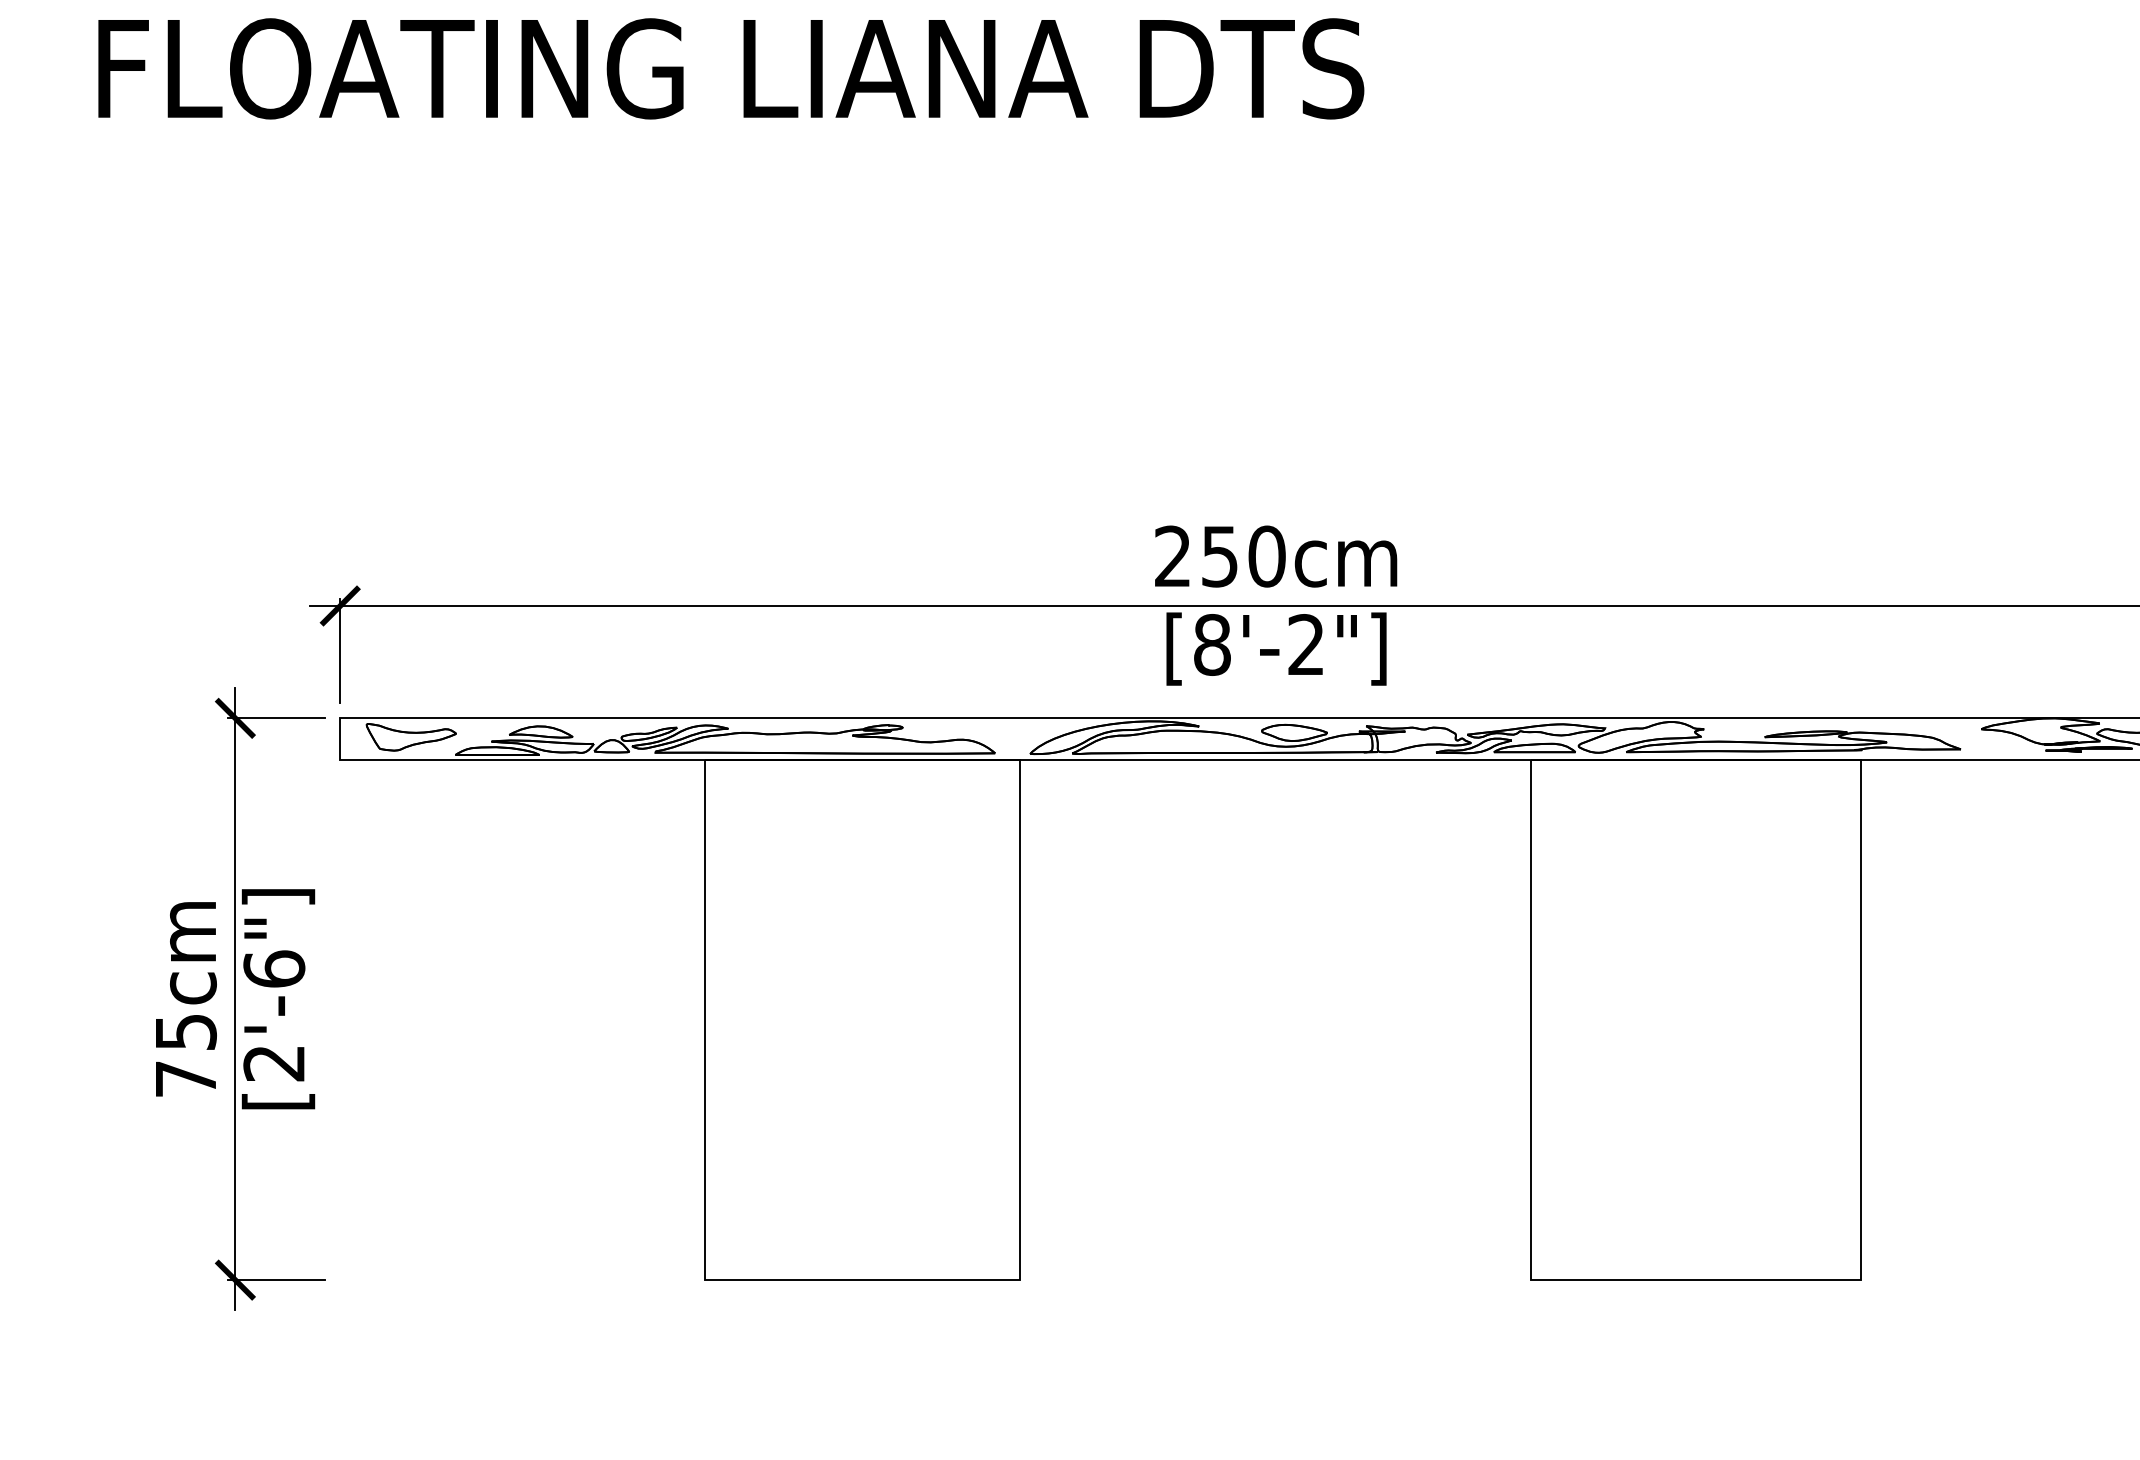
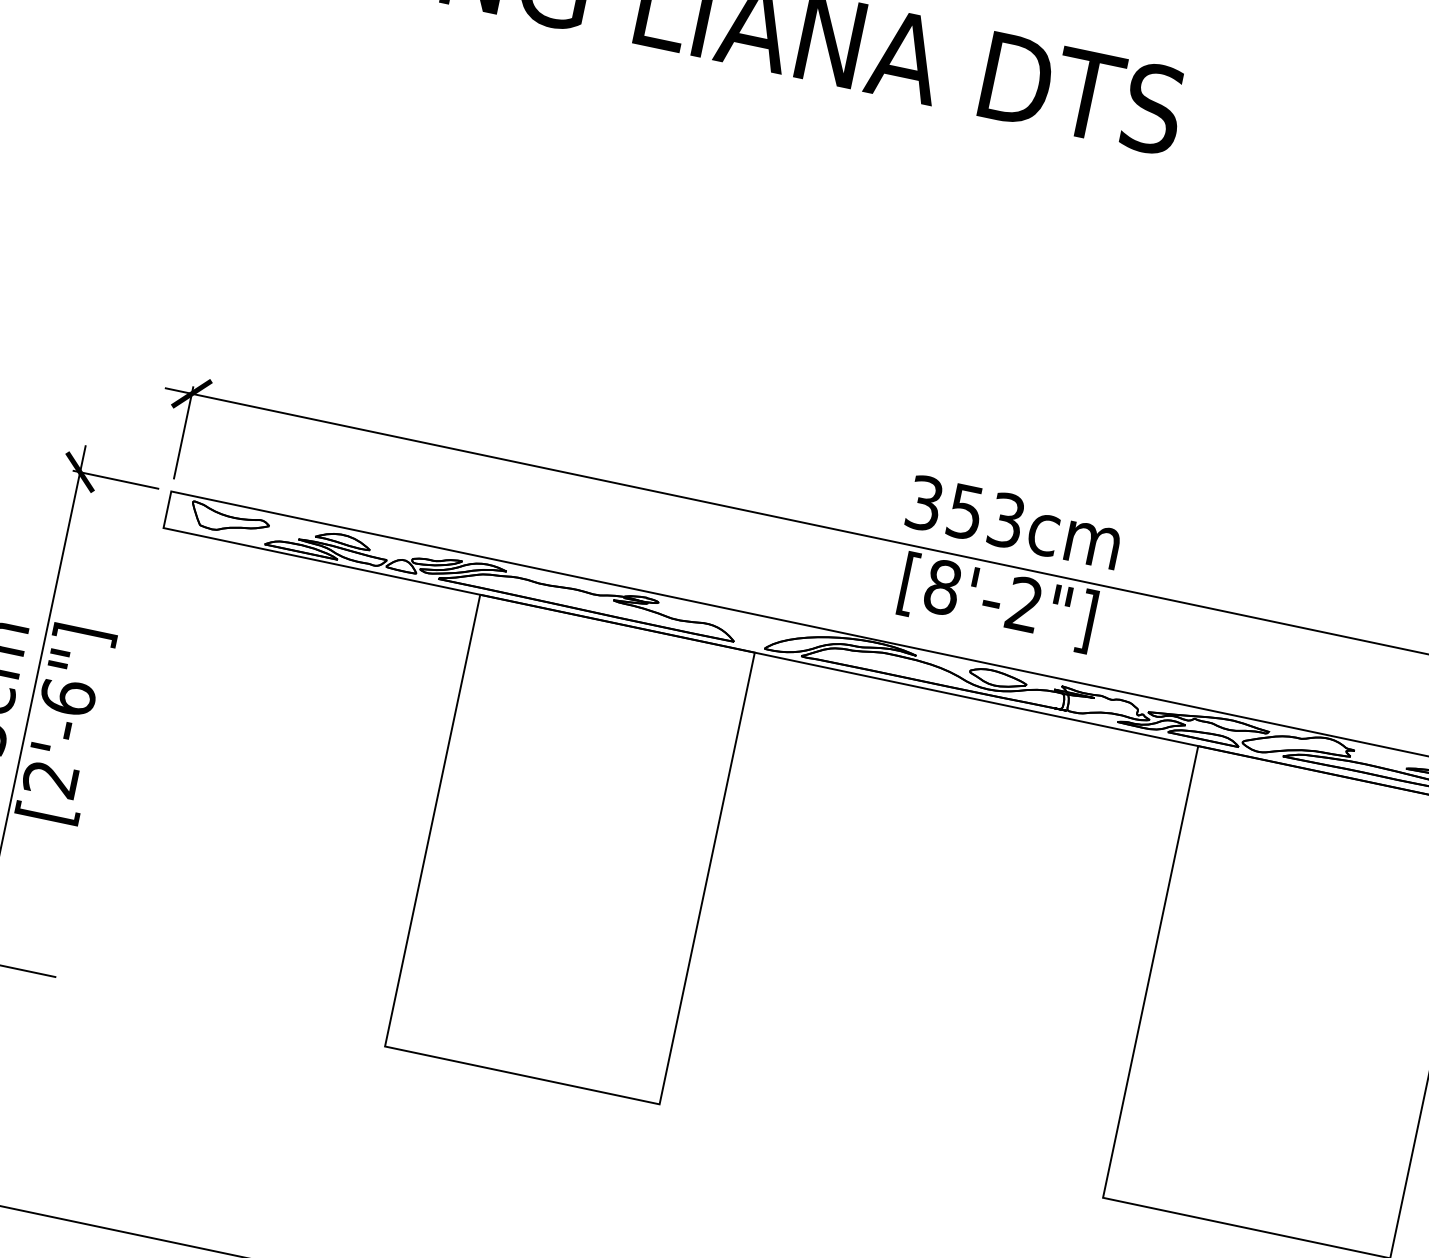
text: (1220, 556) -> (966, 512), 250cm -> 353cm

